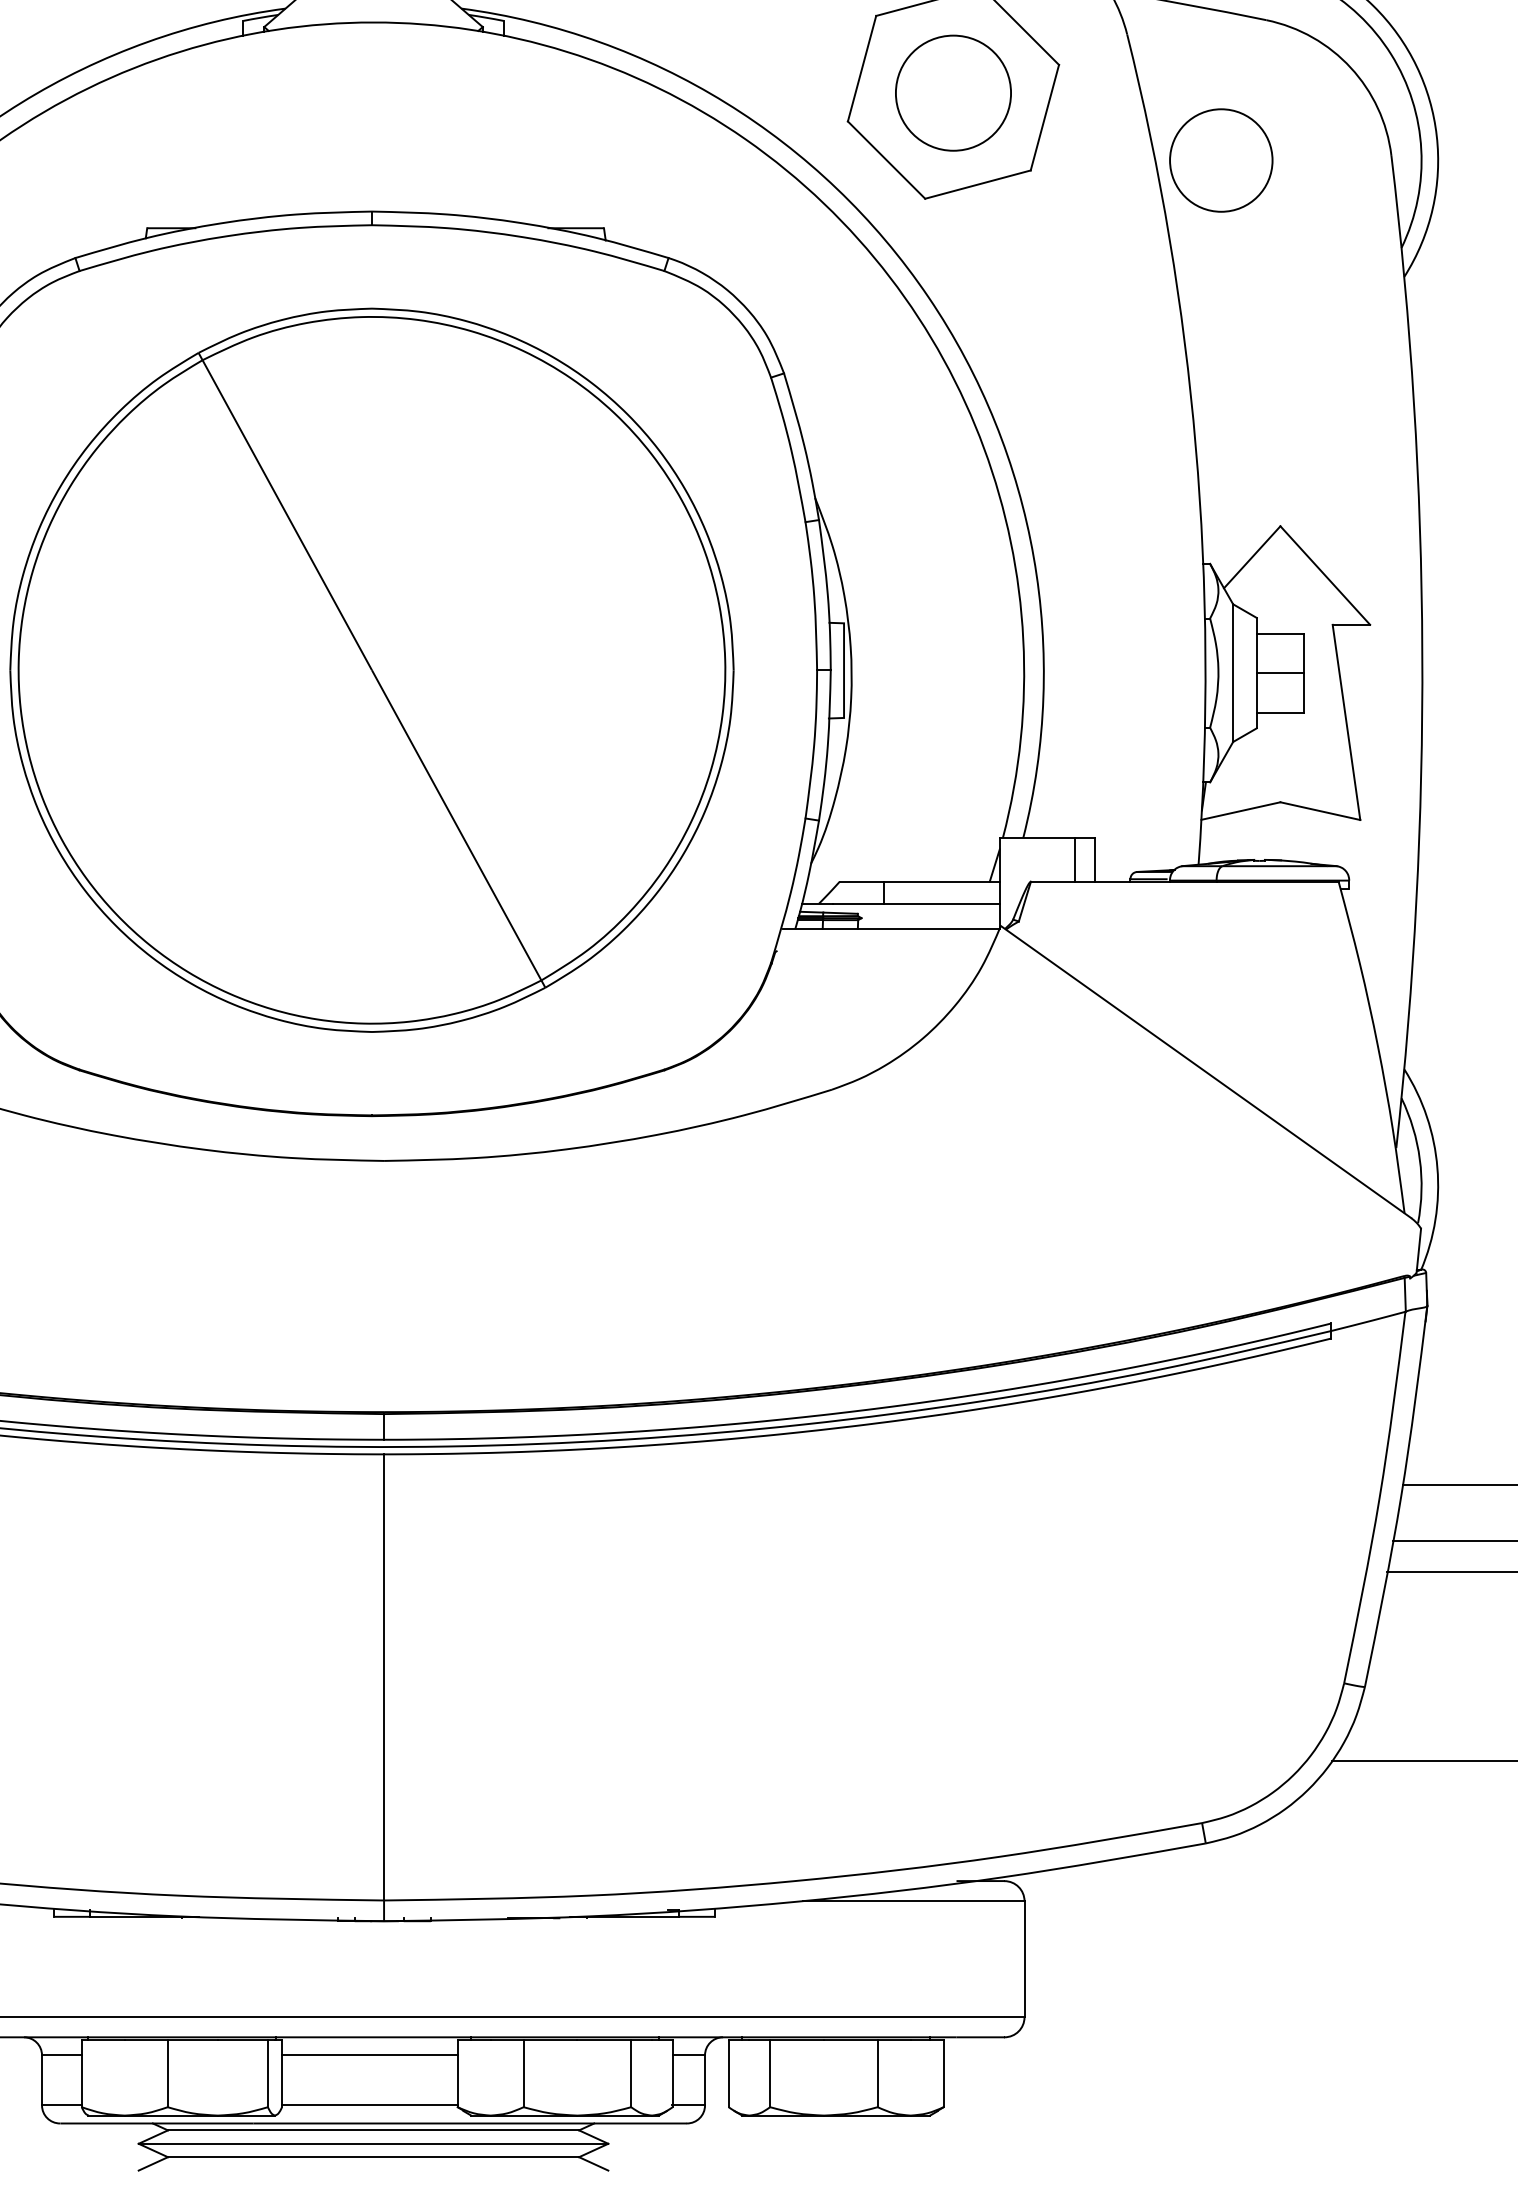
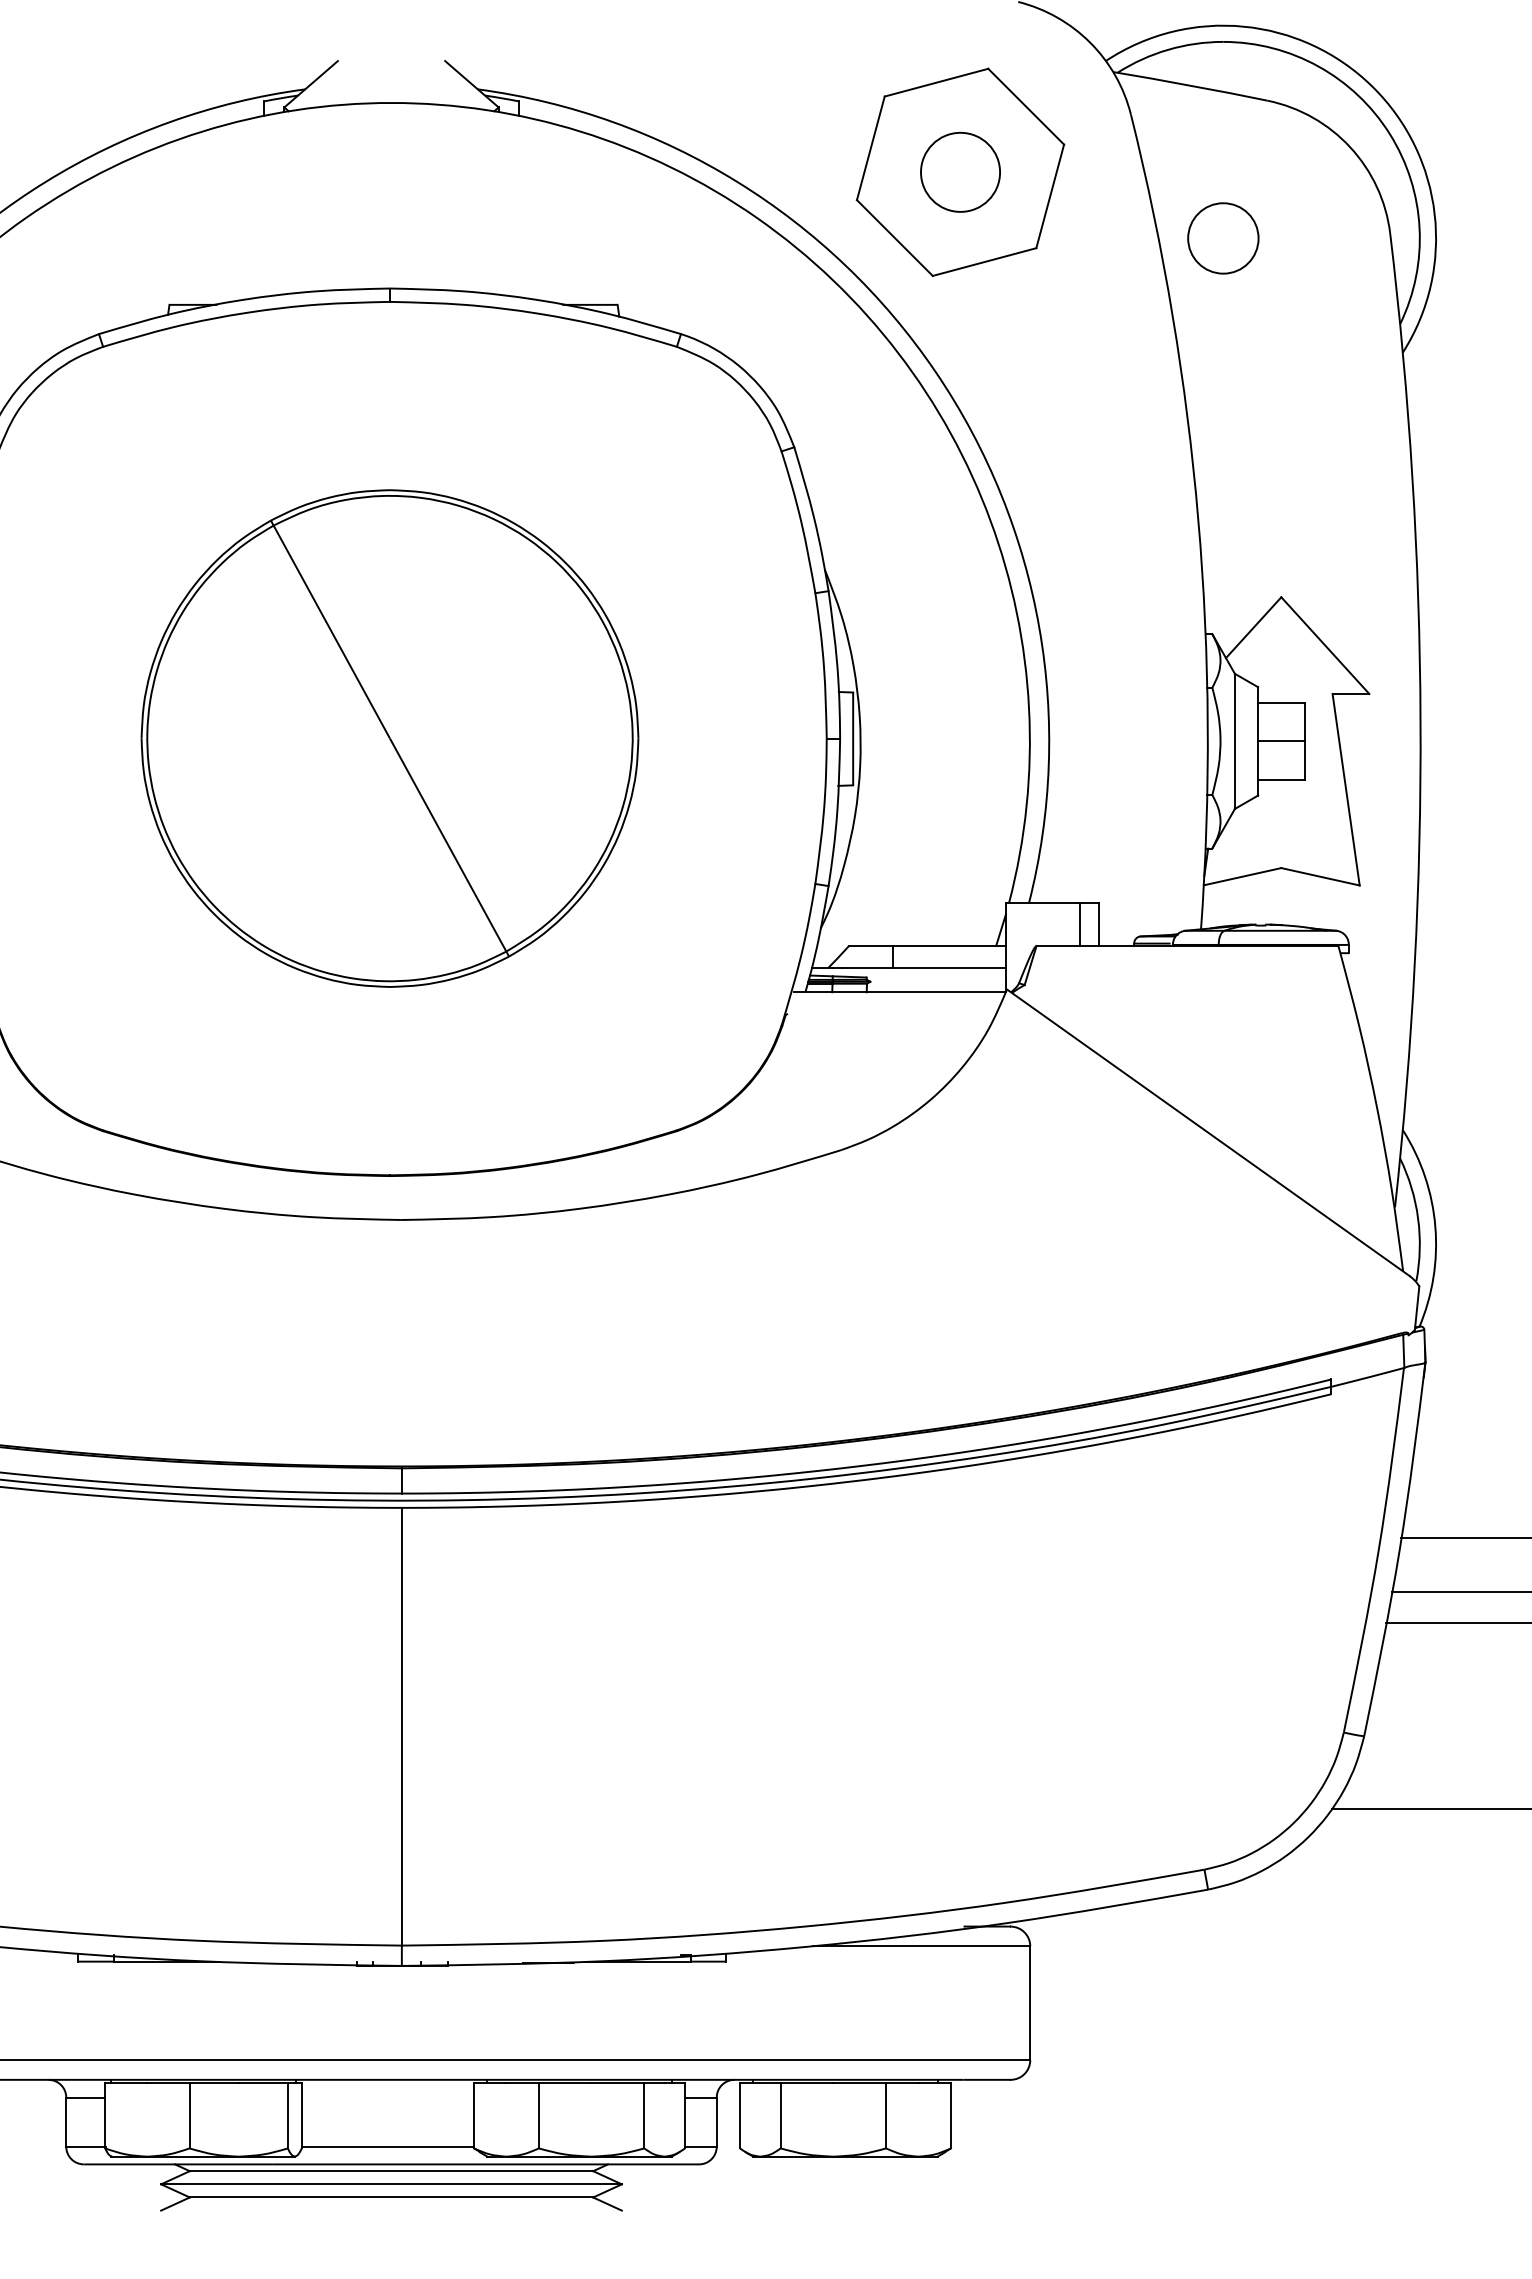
circle: (953, 92) -> (960, 171), size x0.7
circle: (1221, 160) -> (1223, 238), size x0.7
part: (371, 670) -> (389, 738), size x0.7
line: (369, 2055) -> (387, 2097), removed

